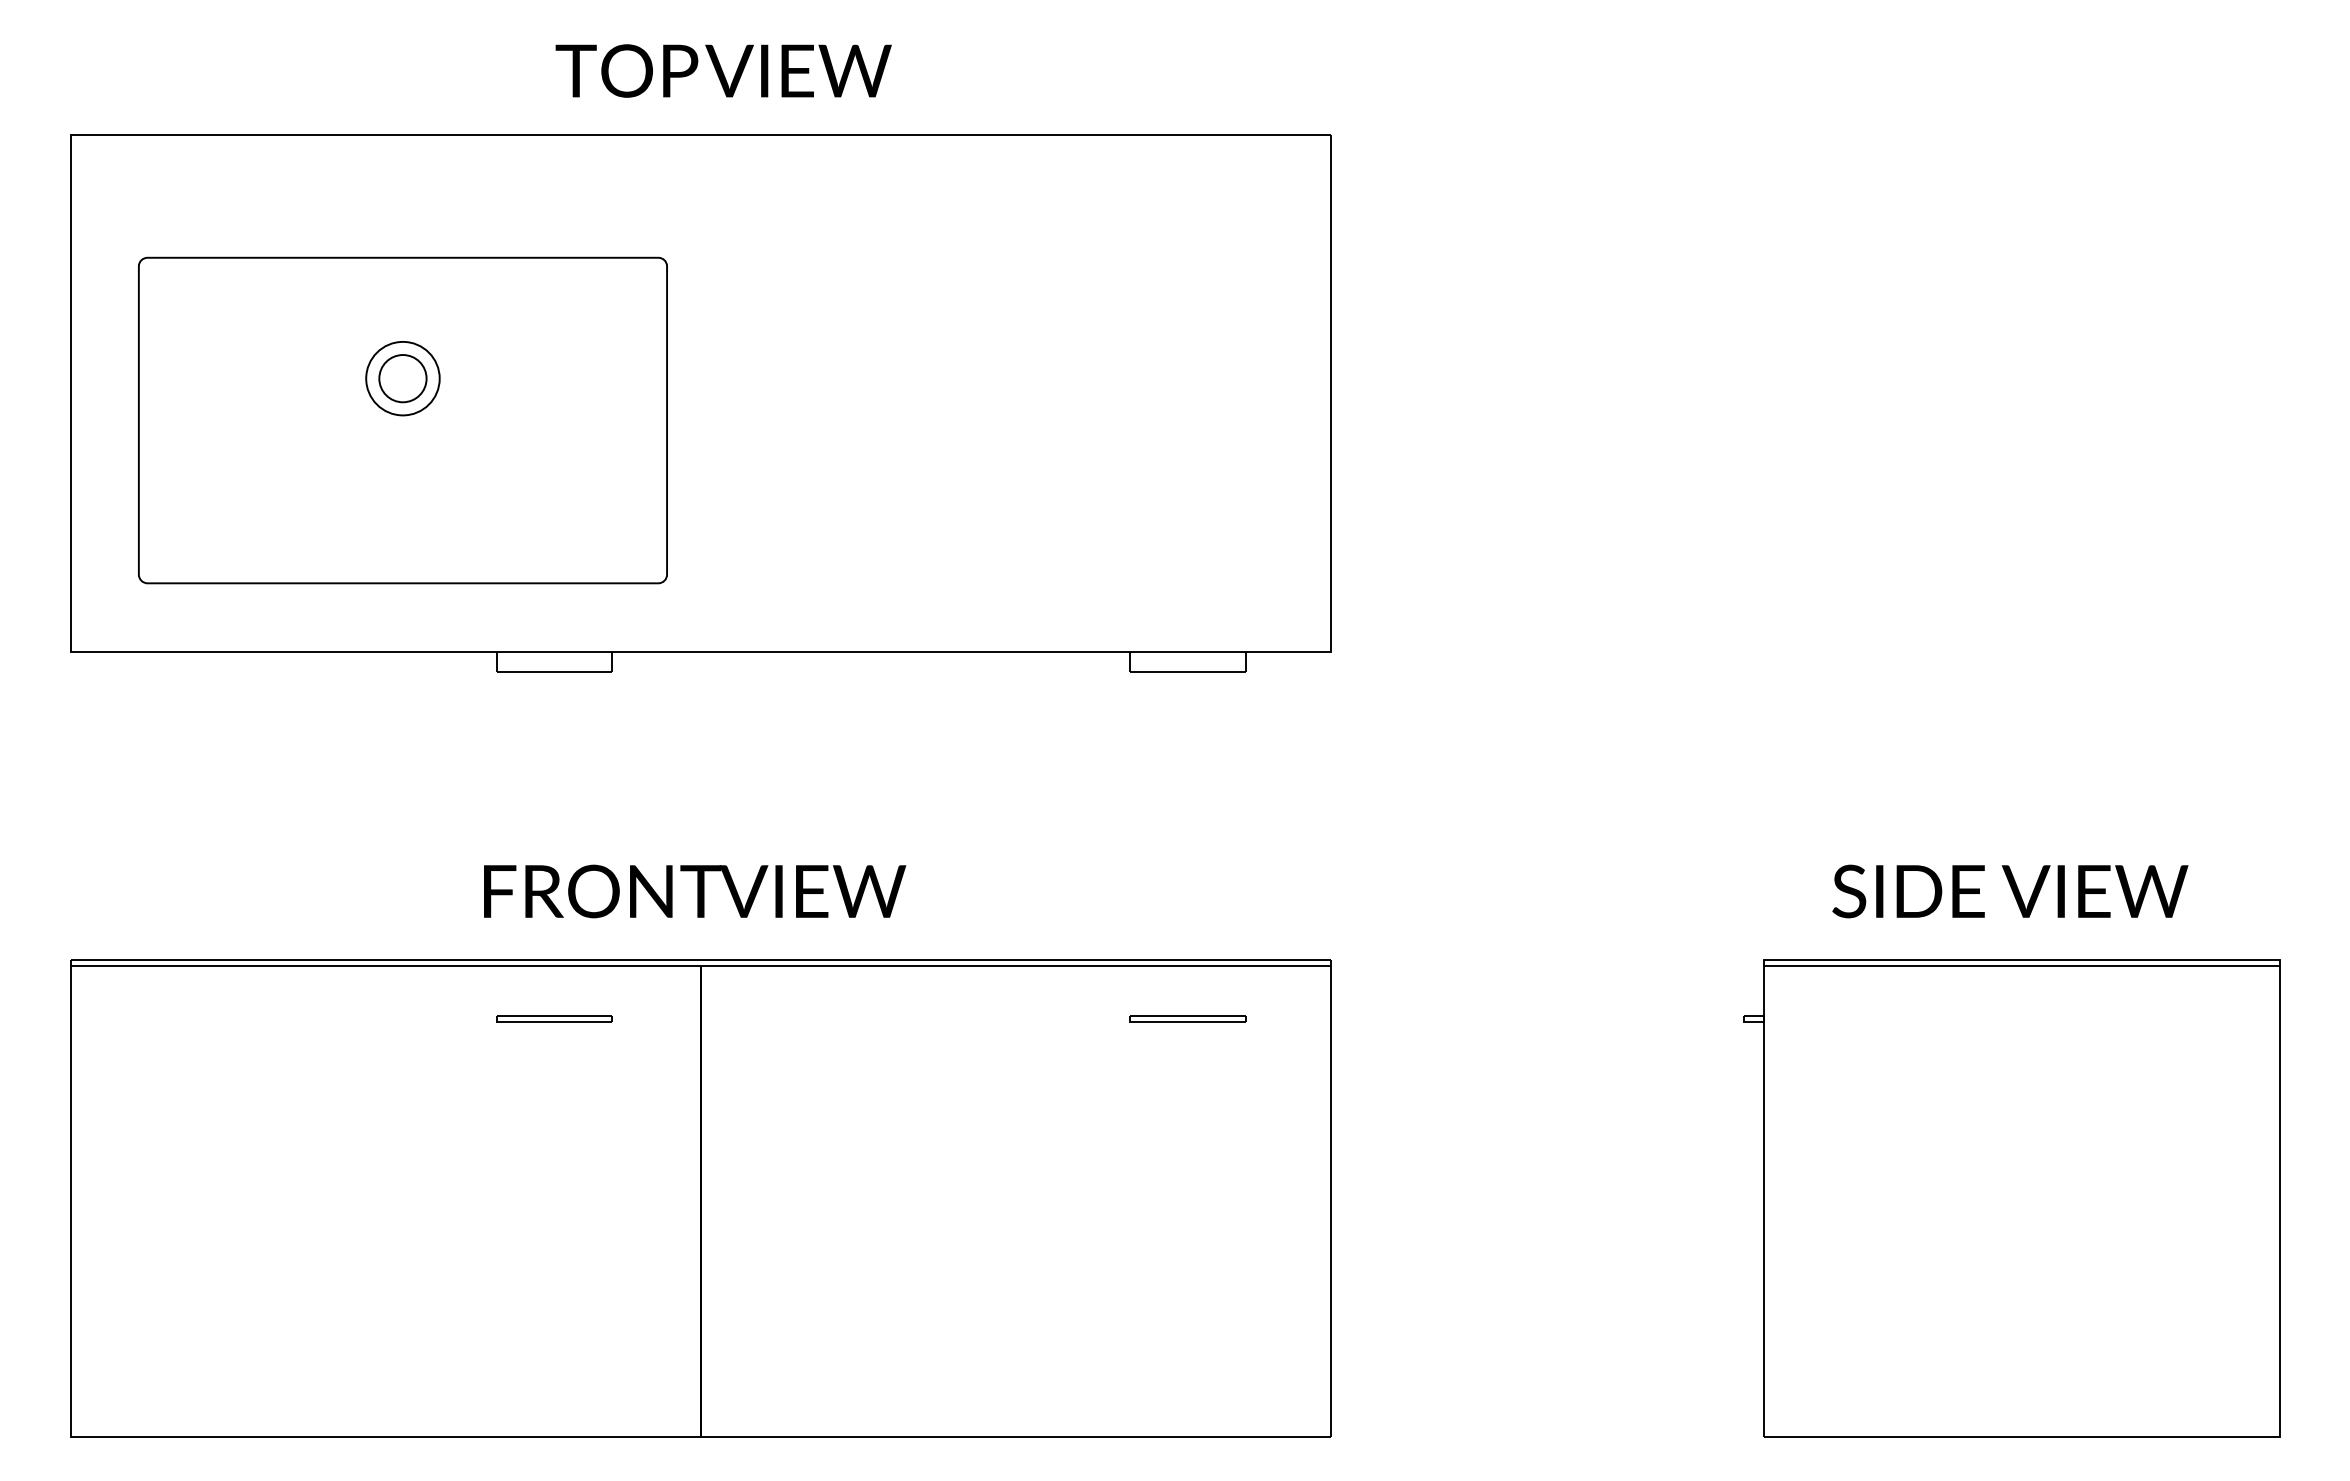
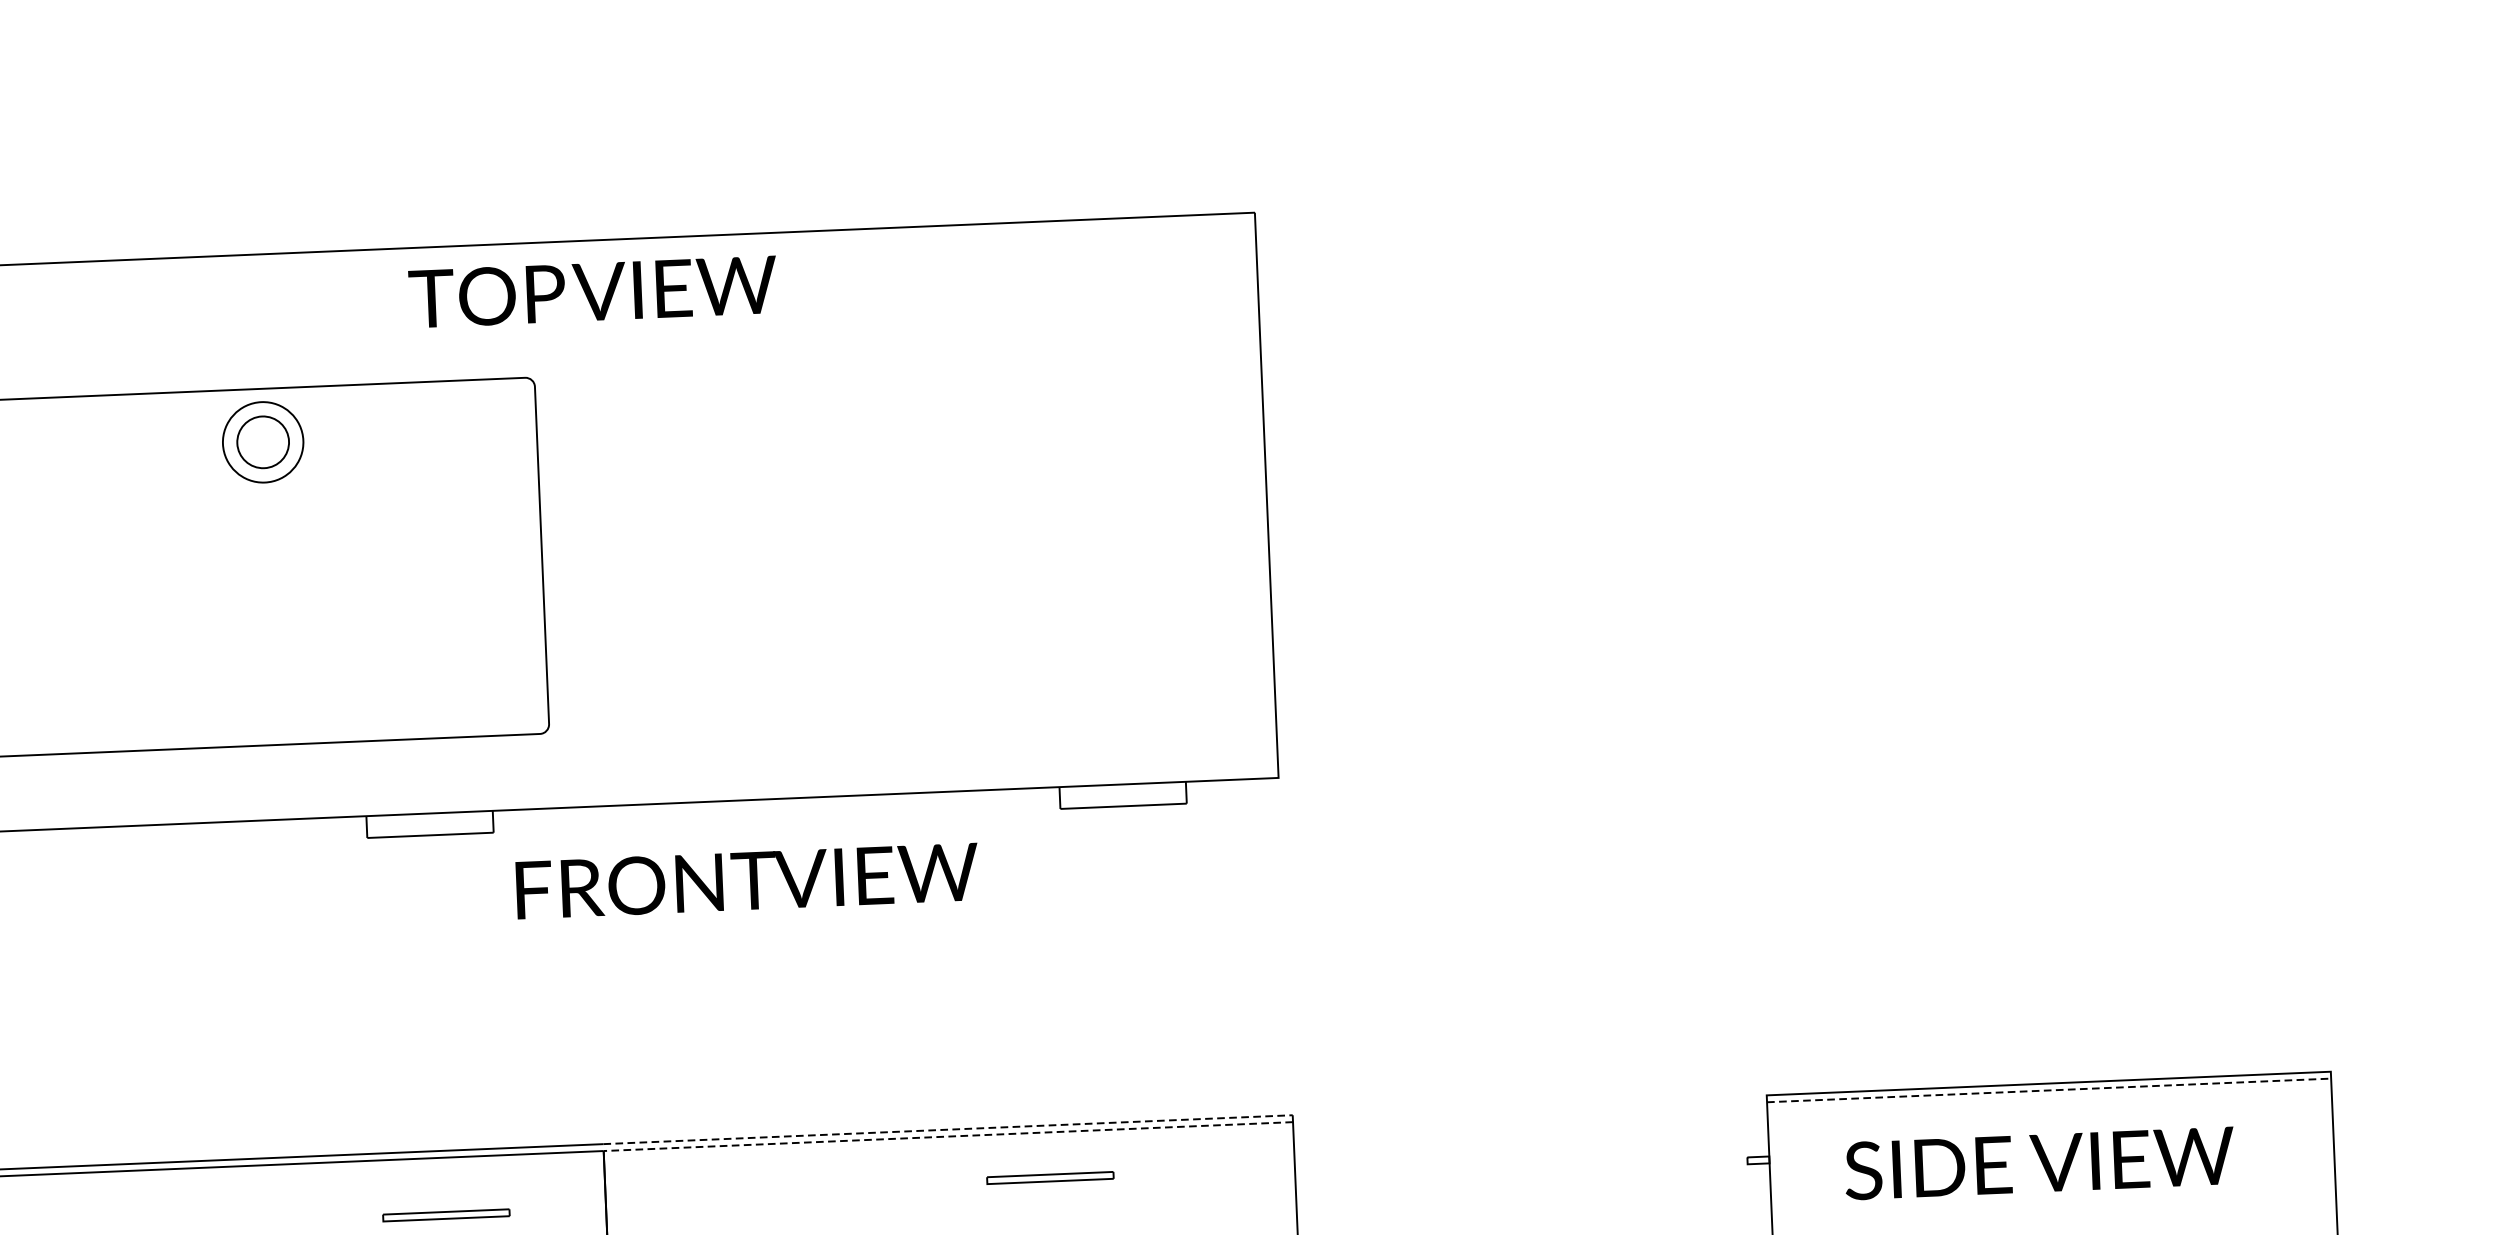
text: (723, 70) -> (592, 291), moved
part: (402, 378) -> (262, 442), moved
text: (695, 891) -> (747, 881), moved
text: (2010, 891) -> (2039, 1163), moved
line: (1016, 960) -> (949, 1130), solid -> dashed
line: (1015, 966) -> (948, 1136), solid -> dashed
line: (2021, 966) -> (2048, 1090), solid -> dashed
part: (1187, 1018) -> (1049, 1177), moved

